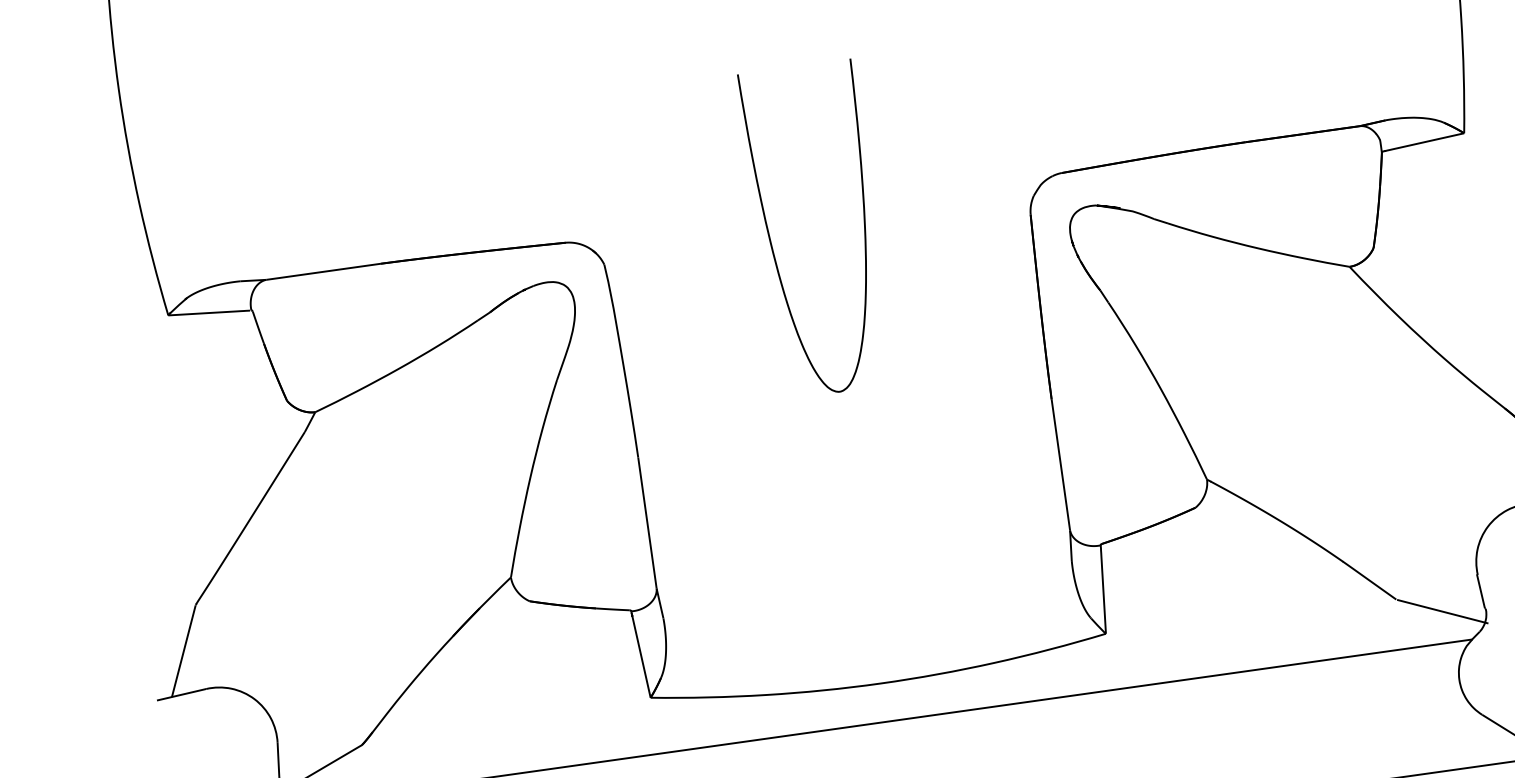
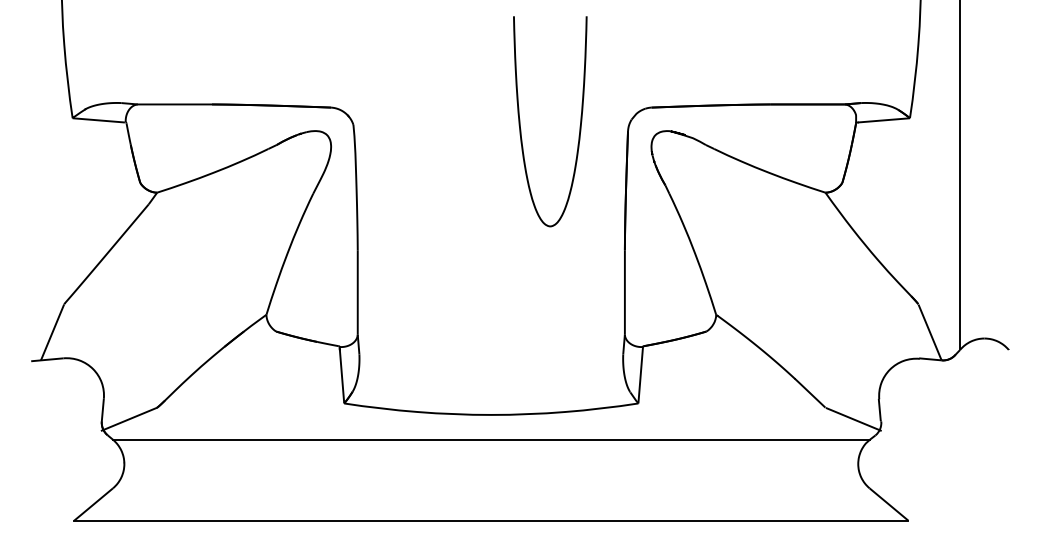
curve: (863, 230) -> (579, 126), moved

